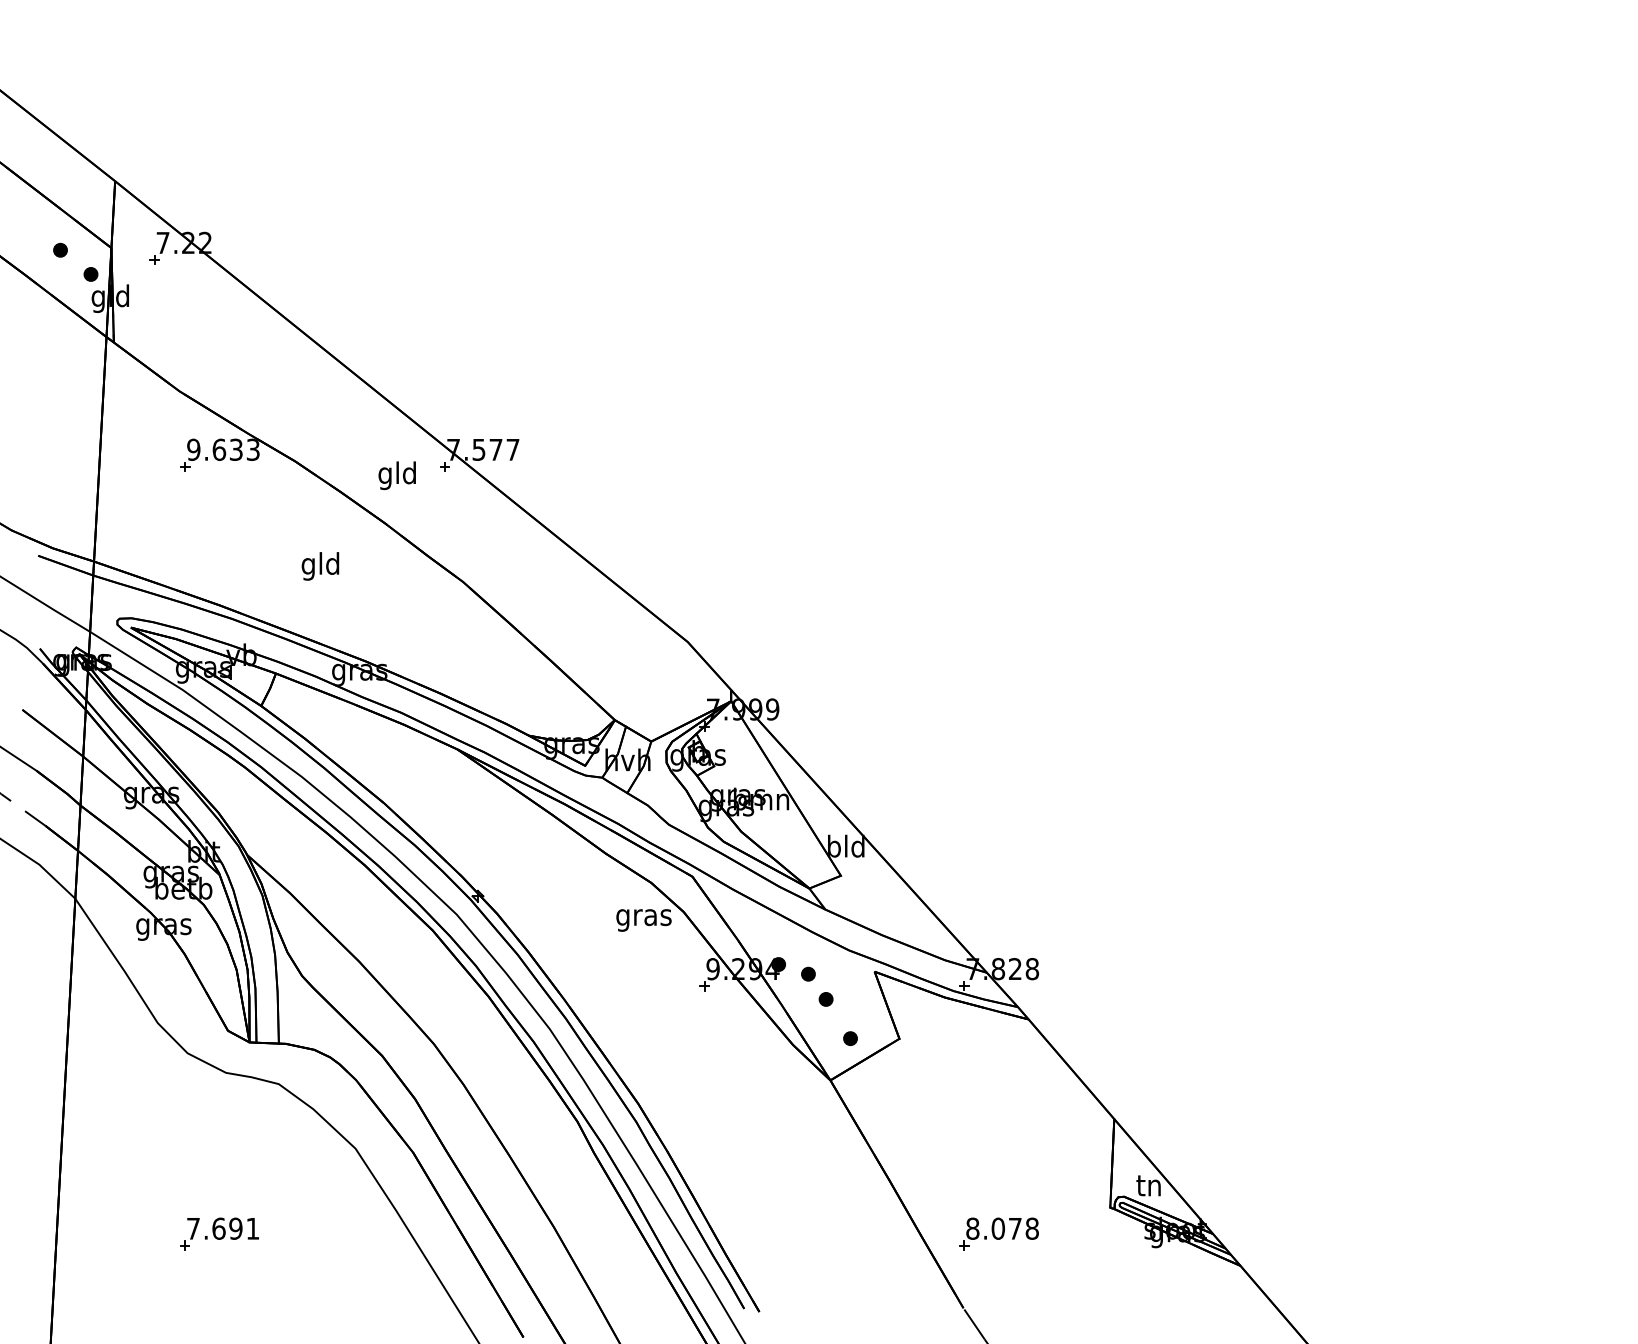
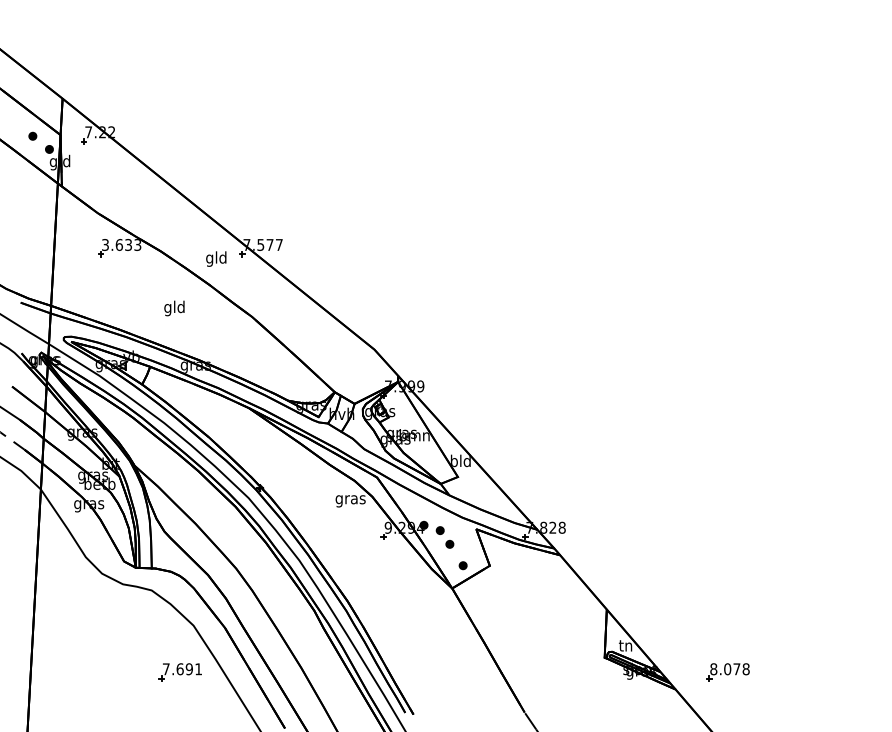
text: (192, 448) -> (104, 244), 9.633 -> 3.633
part: (217, 1234) -> (179, 672), moved
part: (998, 1234) -> (727, 672), moved

